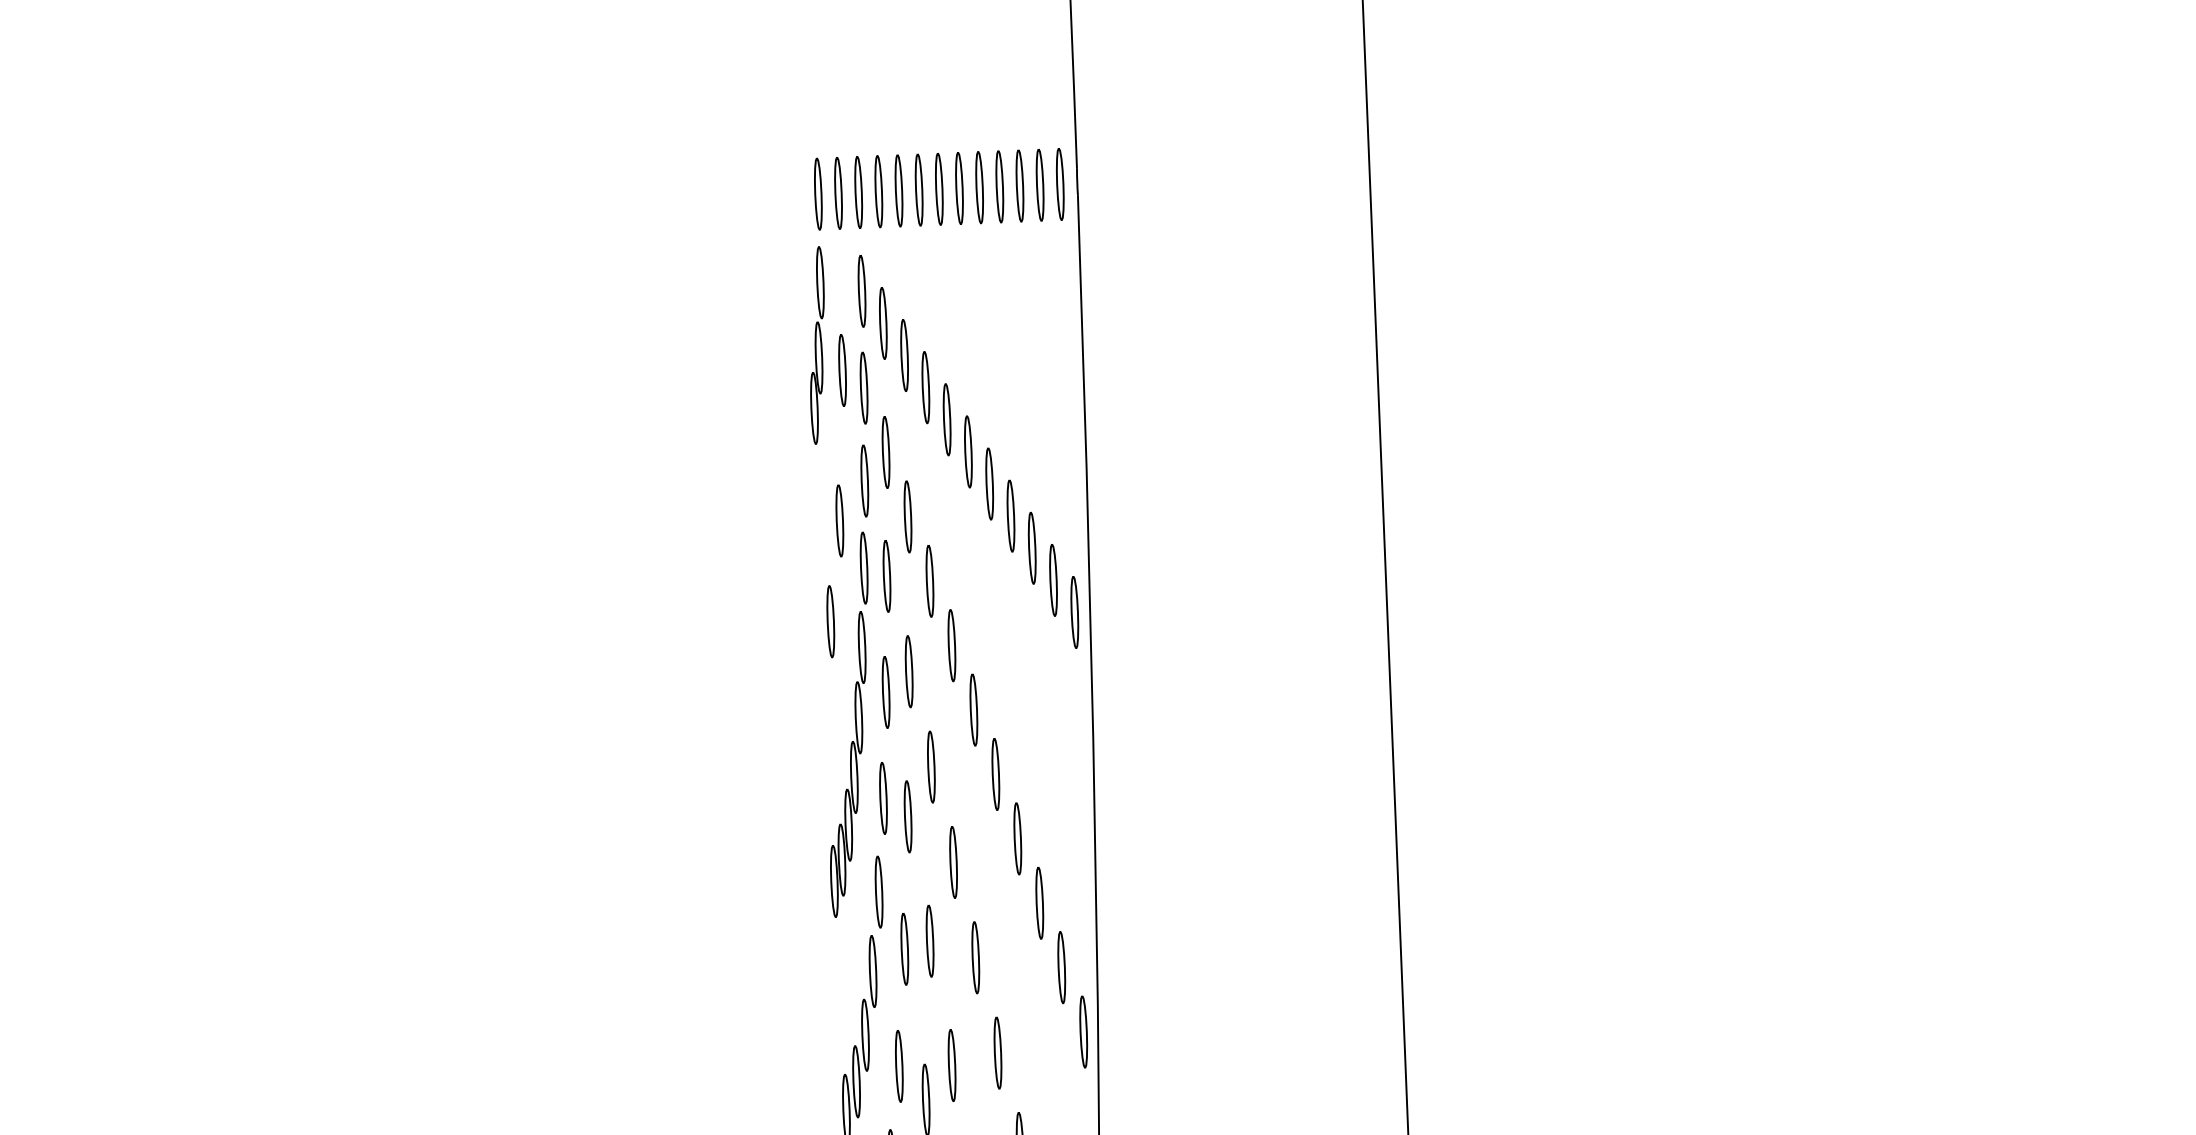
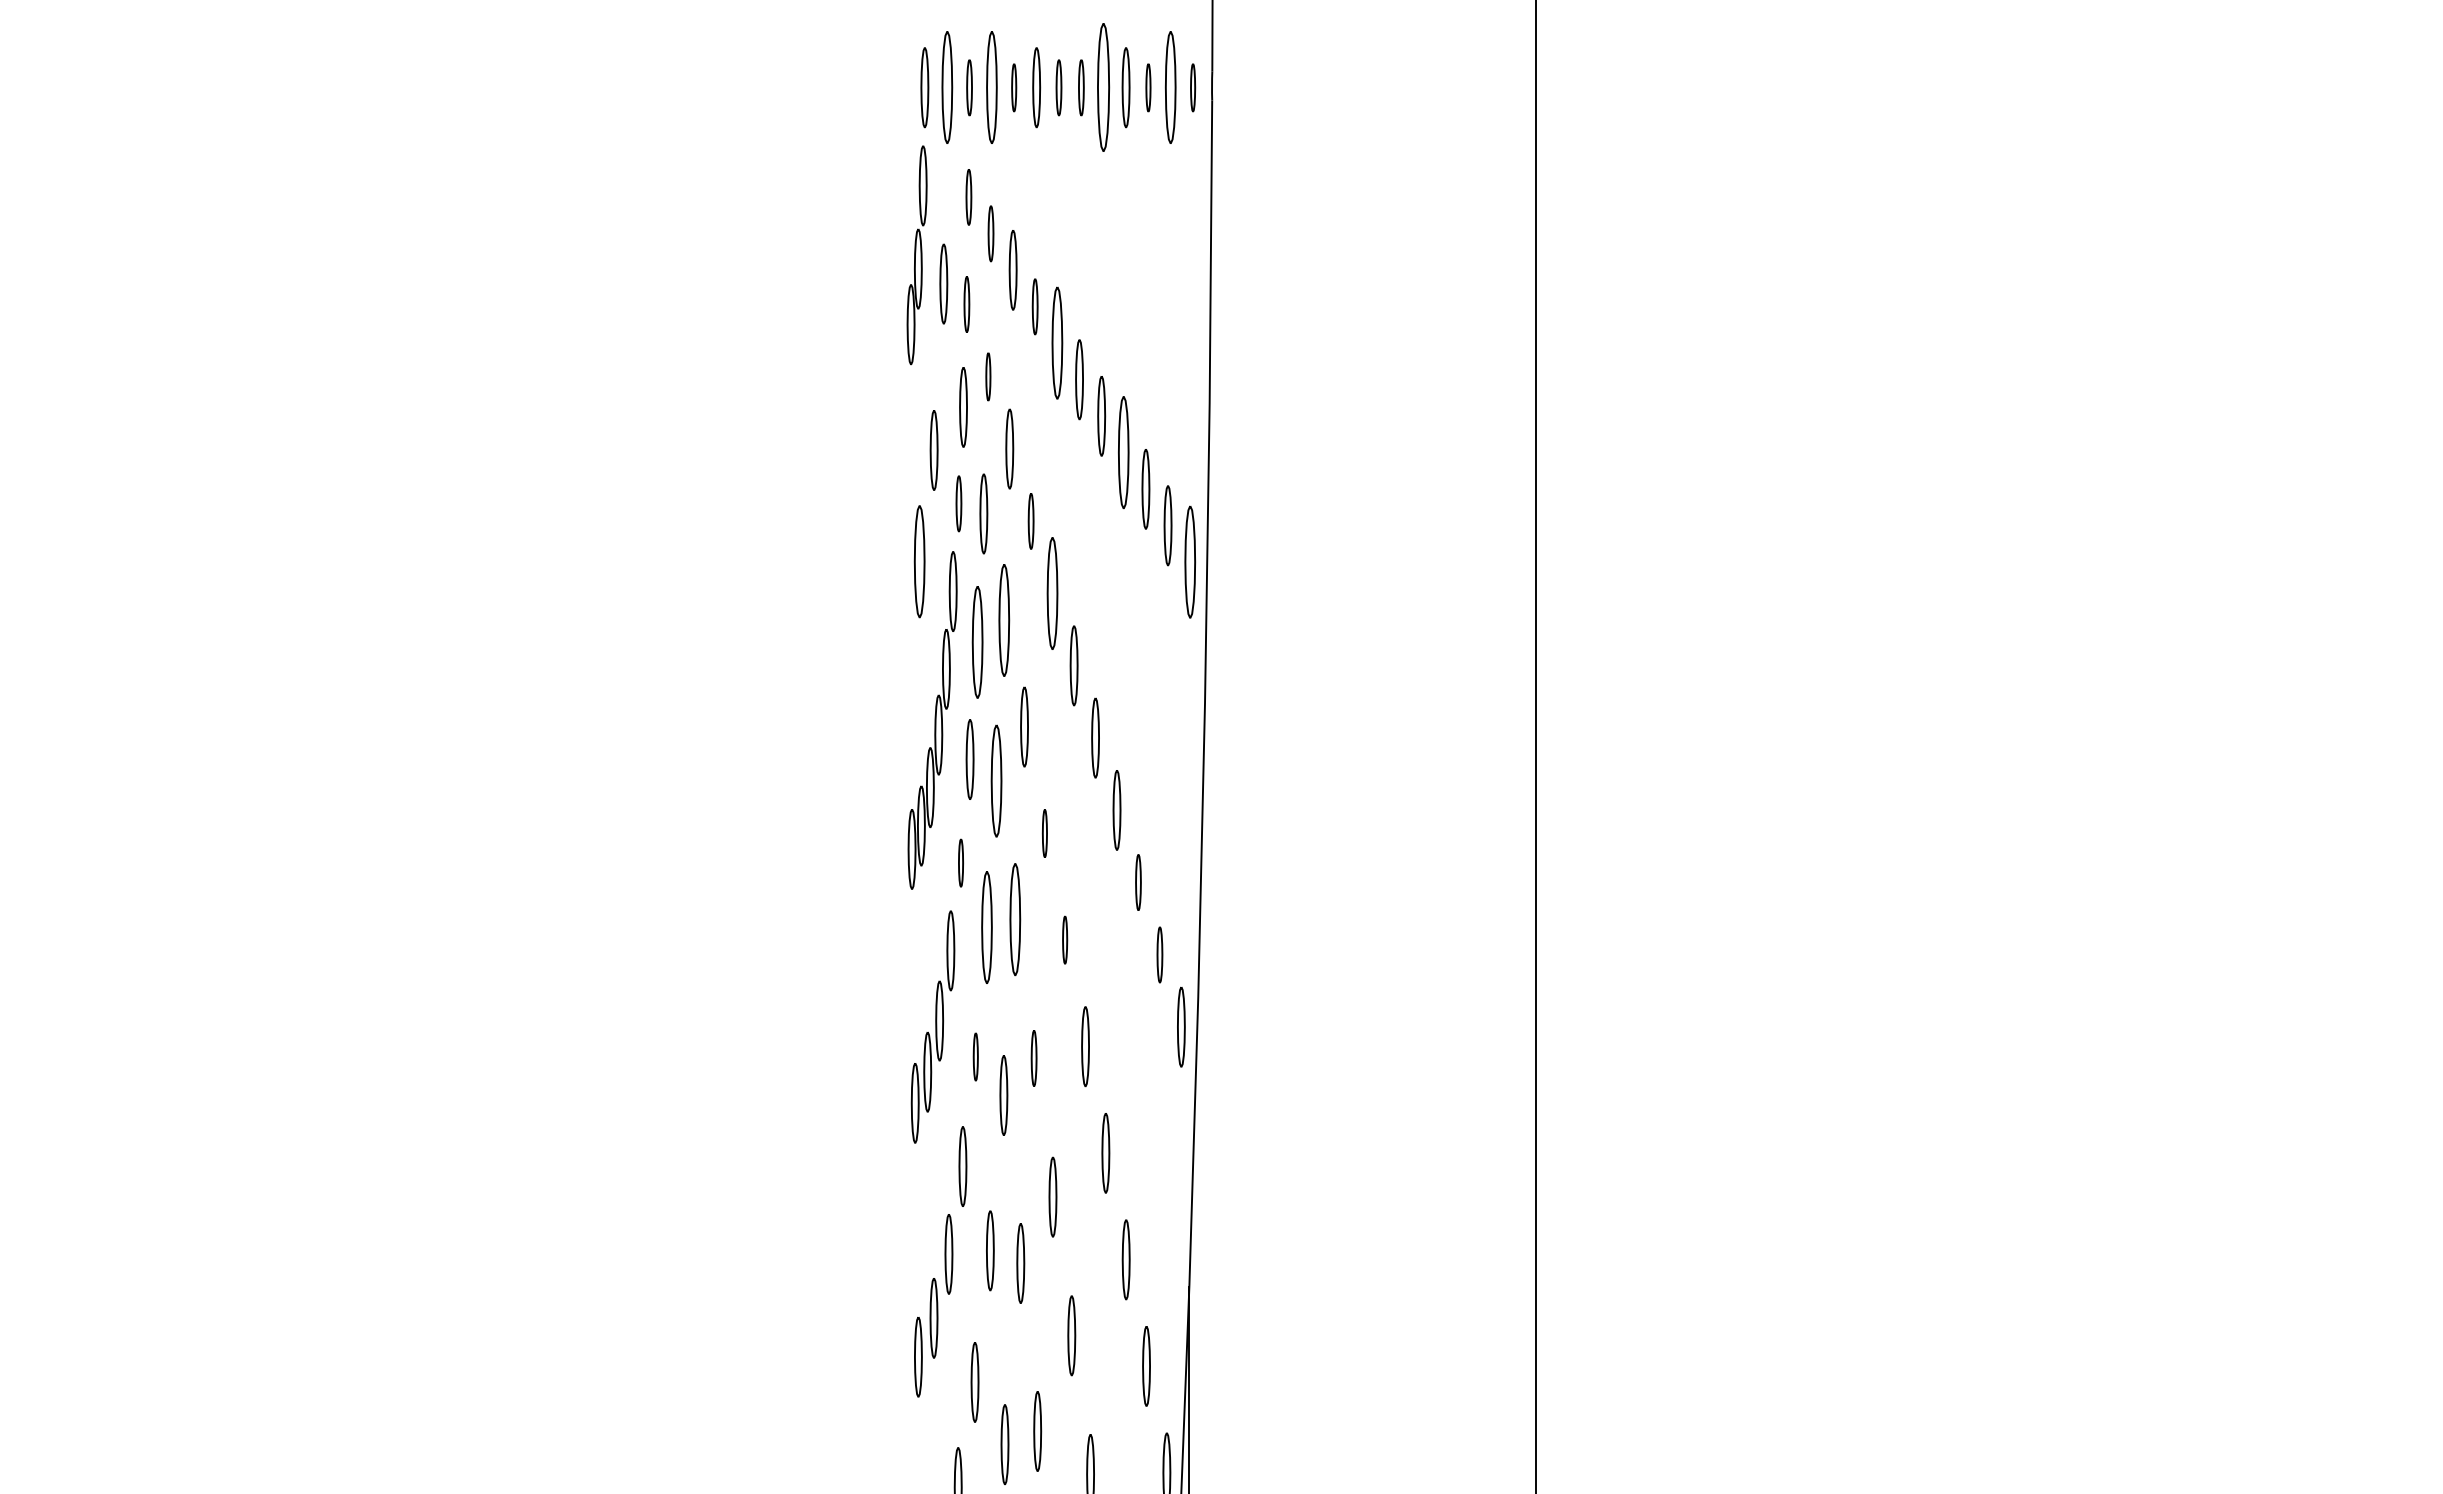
part: (1059, 184) -> (1192, 87), size x0.6
part: (1020, 185) -> (1148, 87), size x0.6
part: (1039, 185) -> (1170, 87), size x1.4
part: (979, 187) -> (1103, 87), size x1.6
part: (959, 188) -> (1081, 87), size x0.7
part: (938, 189) -> (1058, 87), size x0.7
part: (898, 190) -> (1013, 87), size x0.6
part: (878, 191) -> (991, 87), size x1.4
part: (858, 192) -> (969, 87), size x0.7
part: (837, 193) -> (946, 87), size x1.4
part: (861, 291) -> (968, 197), size x0.7
part: (882, 323) -> (990, 233), size x0.7
part: (925, 387) -> (1034, 306), size x0.7
part: (863, 388) -> (966, 304), size x0.7
part: (947, 420) -> (1057, 343), size x1.4
part: (886, 452) -> (988, 376), size x0.6
part: (1010, 515) -> (1123, 452), size x1.4
part: (863, 567) -> (958, 503), size x0.7
part: (929, 581) -> (1030, 521), size x0.7
part: (1074, 612) -> (1189, 562), size x1.4
part: (830, 621) -> (919, 561), size x1.4
part: (951, 645) -> (1052, 593), size x1.4
part: (908, 671) -> (1003, 620), size x1.4
part: (885, 692) -> (977, 642), size x1.4
part: (908, 816) -> (996, 780), size x1.4
part: (953, 862) -> (1044, 833), size x0.6
part: (878, 891) -> (960, 862), size x0.6
part: (1039, 903) -> (1138, 882), size x0.7
part: (930, 940) -> (1015, 919), size x1.4
part: (904, 949) -> (986, 927), size x1.4
part: (975, 957) -> (1064, 939), size x0.6
part: (1061, 967) -> (1159, 954), size x0.7
part: (899, 1065) -> (975, 1056), size x0.6
part: (951, 1065) -> (1033, 1058), size x0.7

